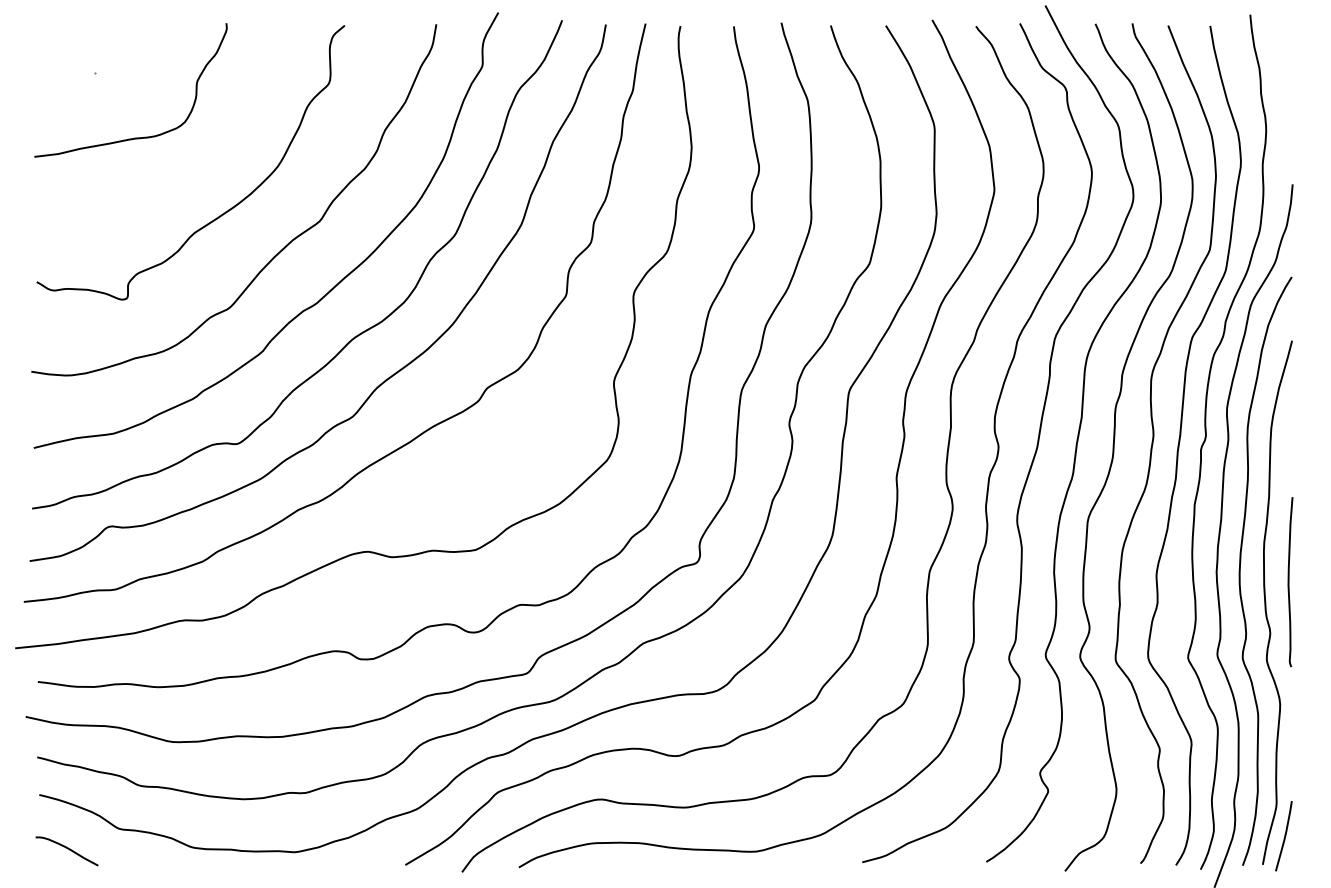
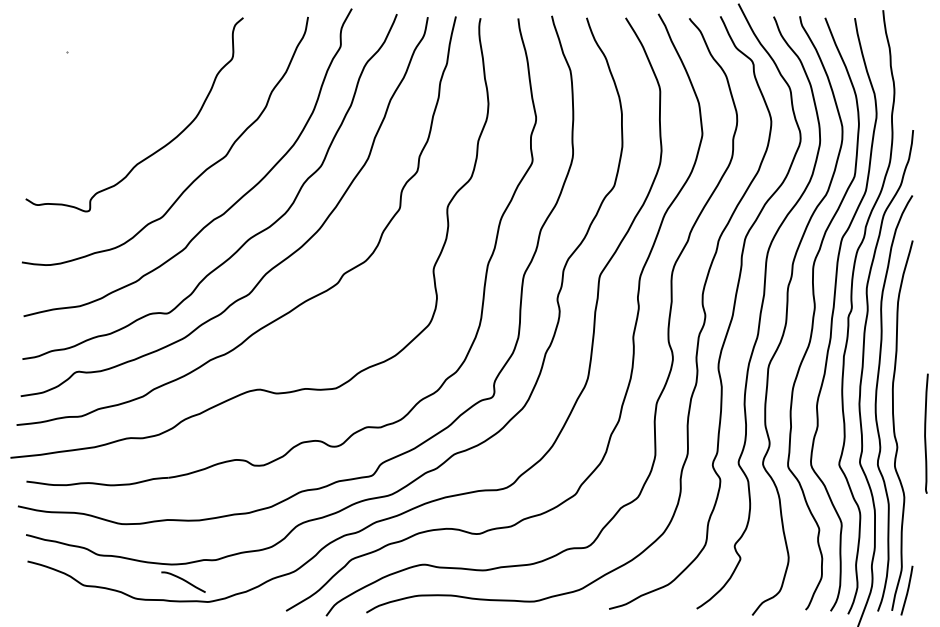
curve: (134, 137) -> (94, 96), removed
curve: (1289, 582) -> (925, 433), moved
curve: (67, 849) -> (183, 580), moved

